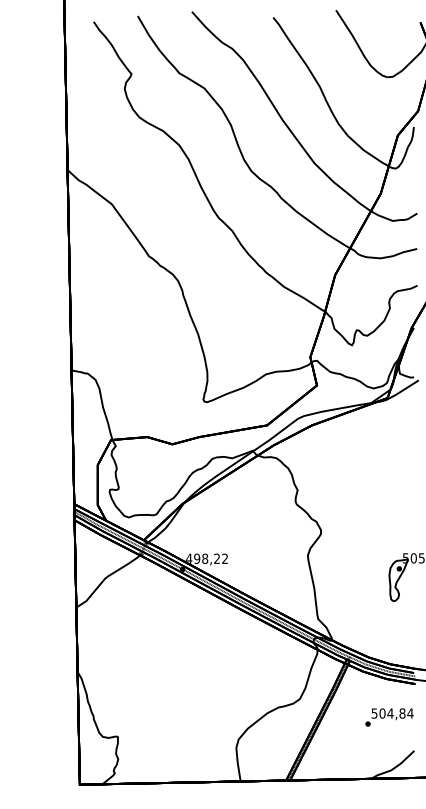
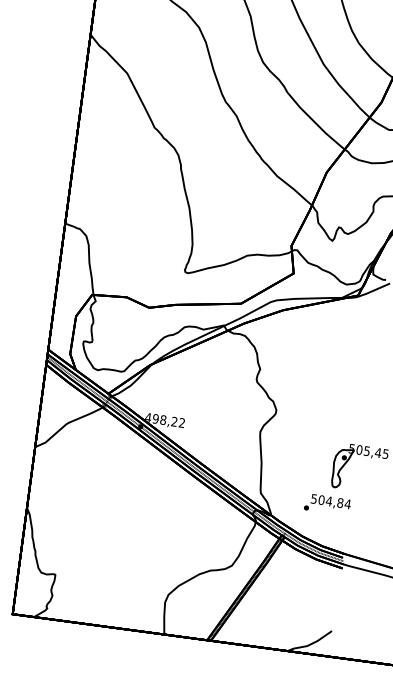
text: (389, 717) -> (327, 504), moved

